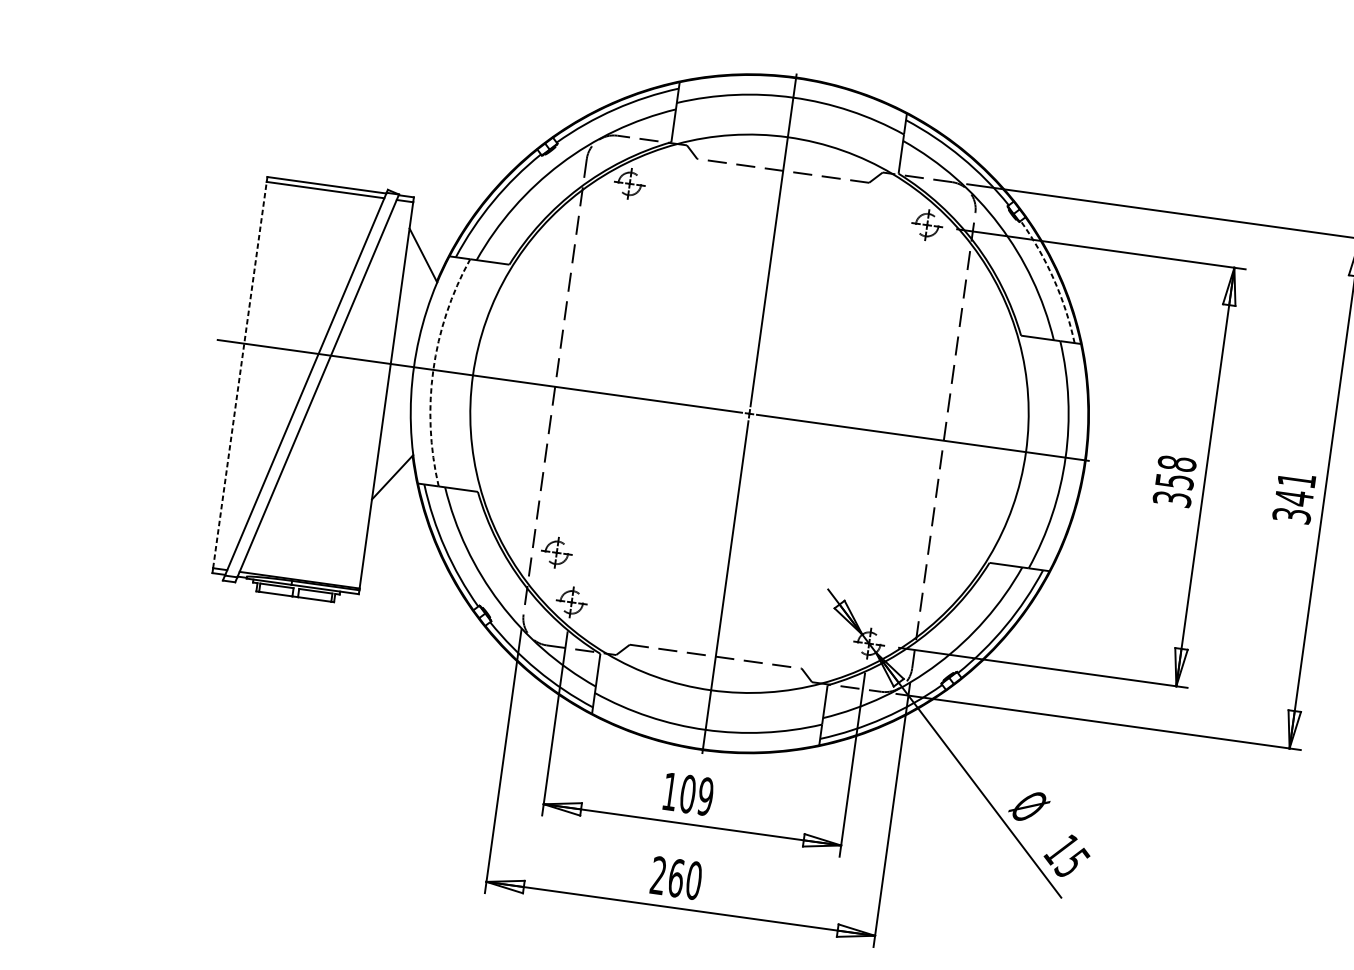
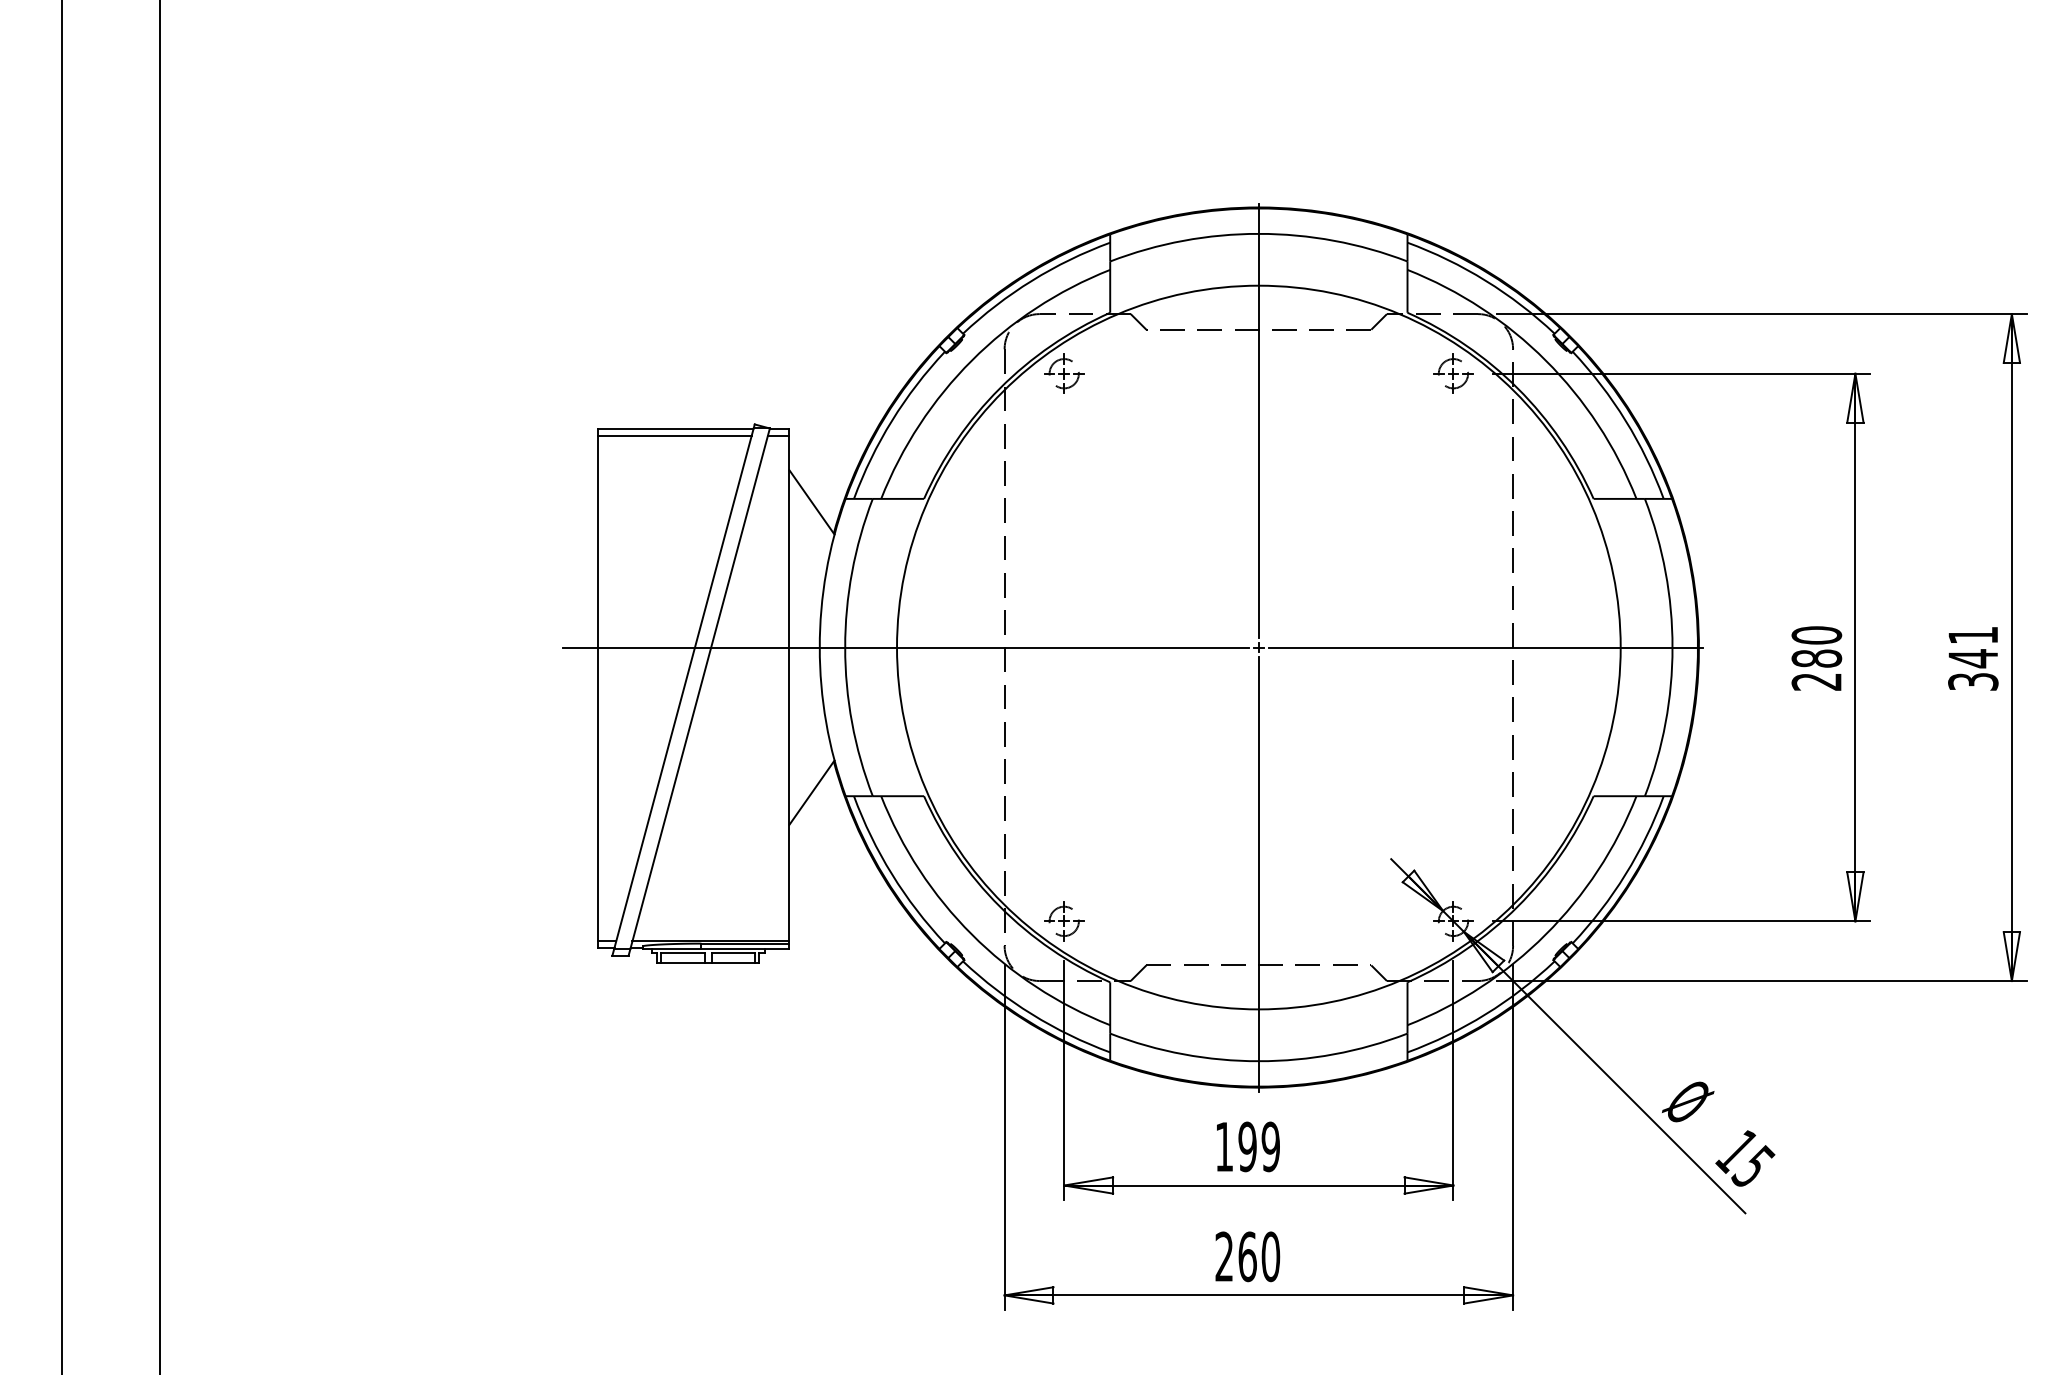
arc: (1053, 279) -> (1625, 420), dashed -> solid
arc: (433, 369) -> (845, 647), dashed -> solid
line: (239, 374) -> (597, 688), dashed -> solid
text: (1174, 481) -> (1816, 658), 358 -> 280
part: (557, 552) -> (1036, 860), removed
text: (687, 793) -> (1247, 1146), 109 -> 199

